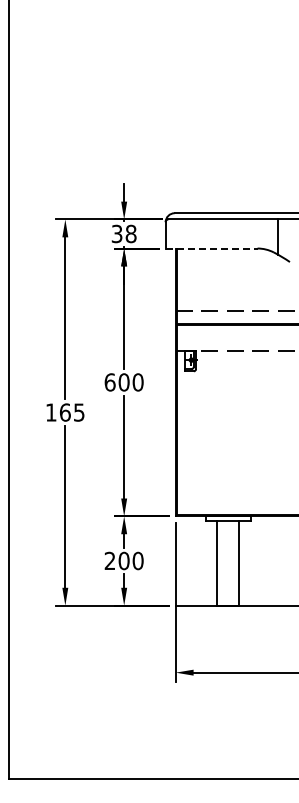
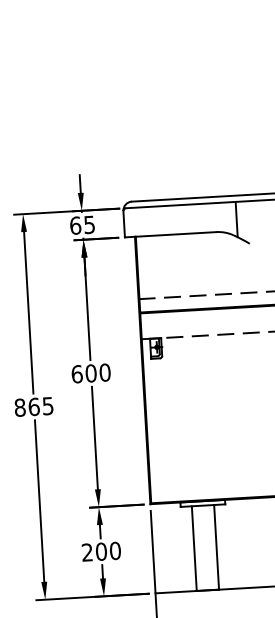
text: (123, 233) -> (81, 224), 38 -> 65
line: (211, 248) -> (170, 234), dashed -> solid
text: (50, 412) -> (19, 407), 165 -> 865

